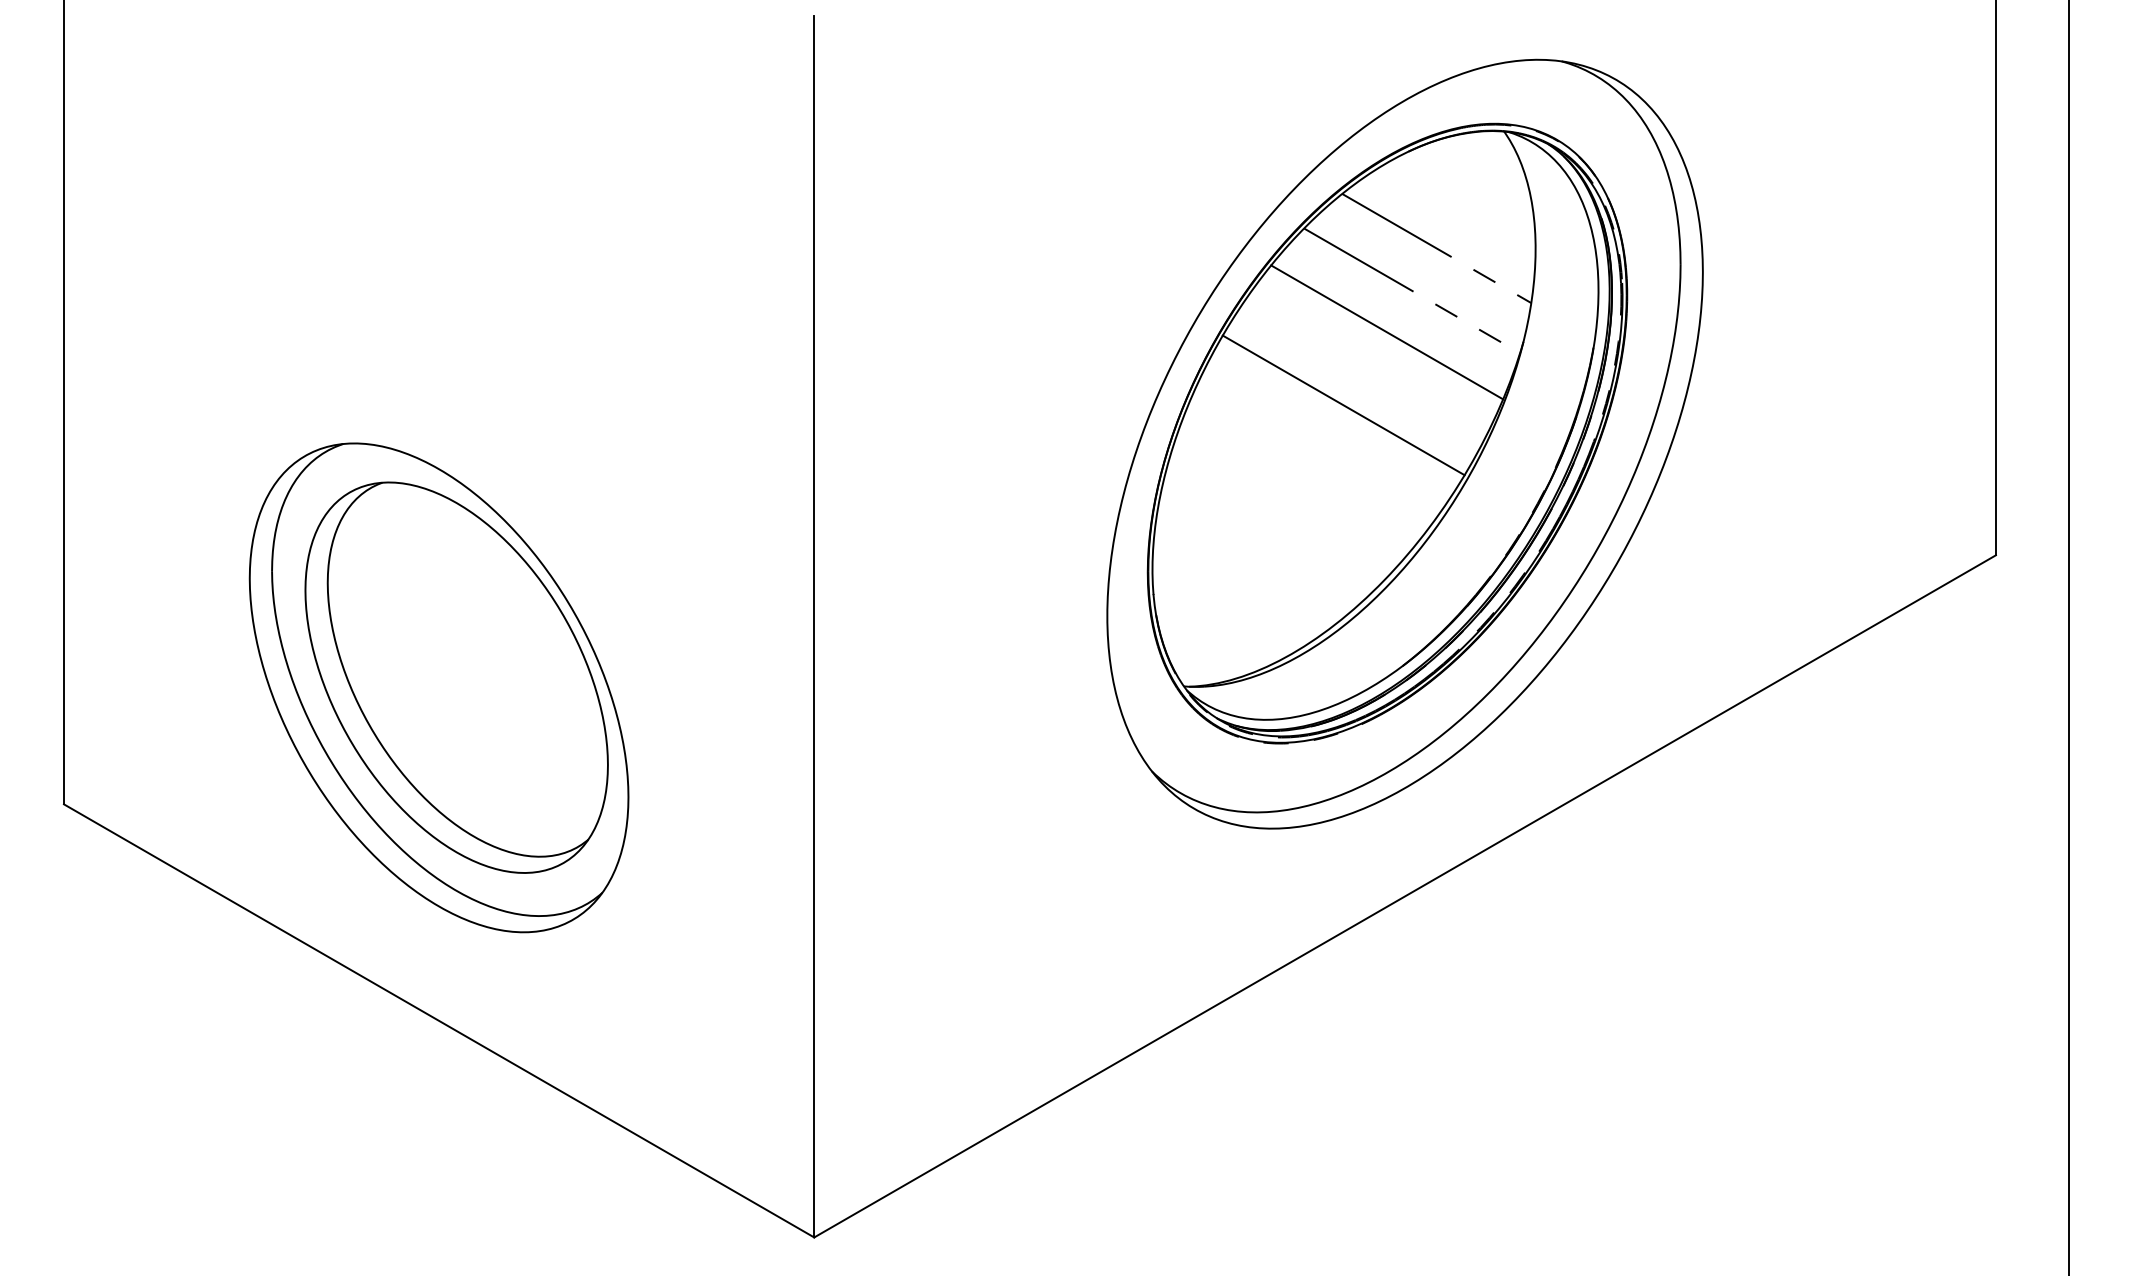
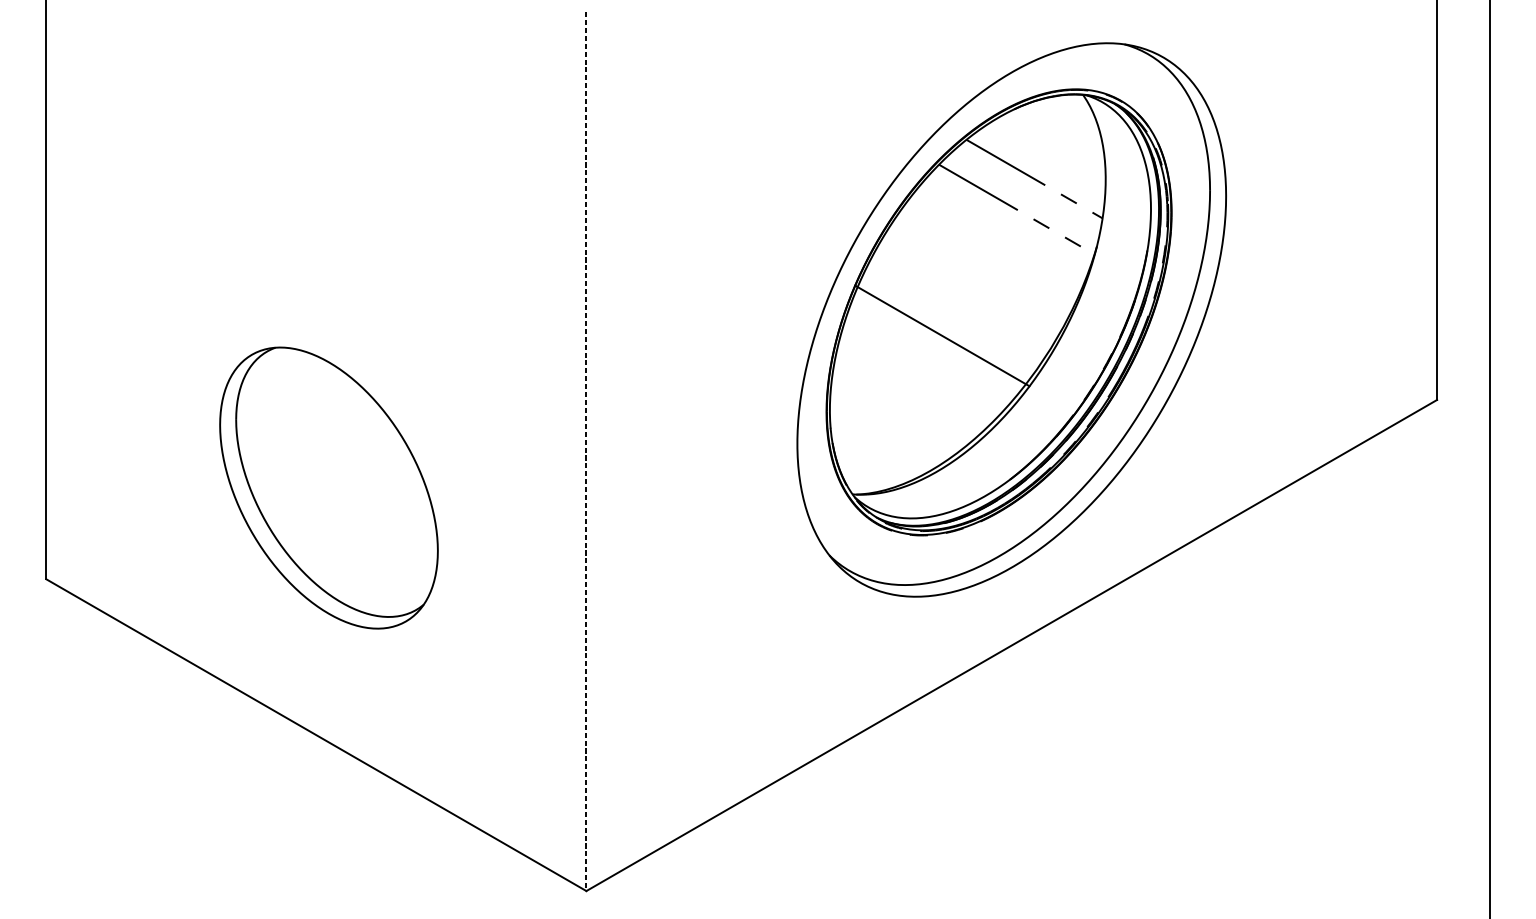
line: (1387, 332) -> (999, 239), removed
line: (1343, 405) -> (942, 336), moved
line: (814, 626) -> (586, 451), solid -> dashed
part: (438, 687) -> (315, 495), removed

